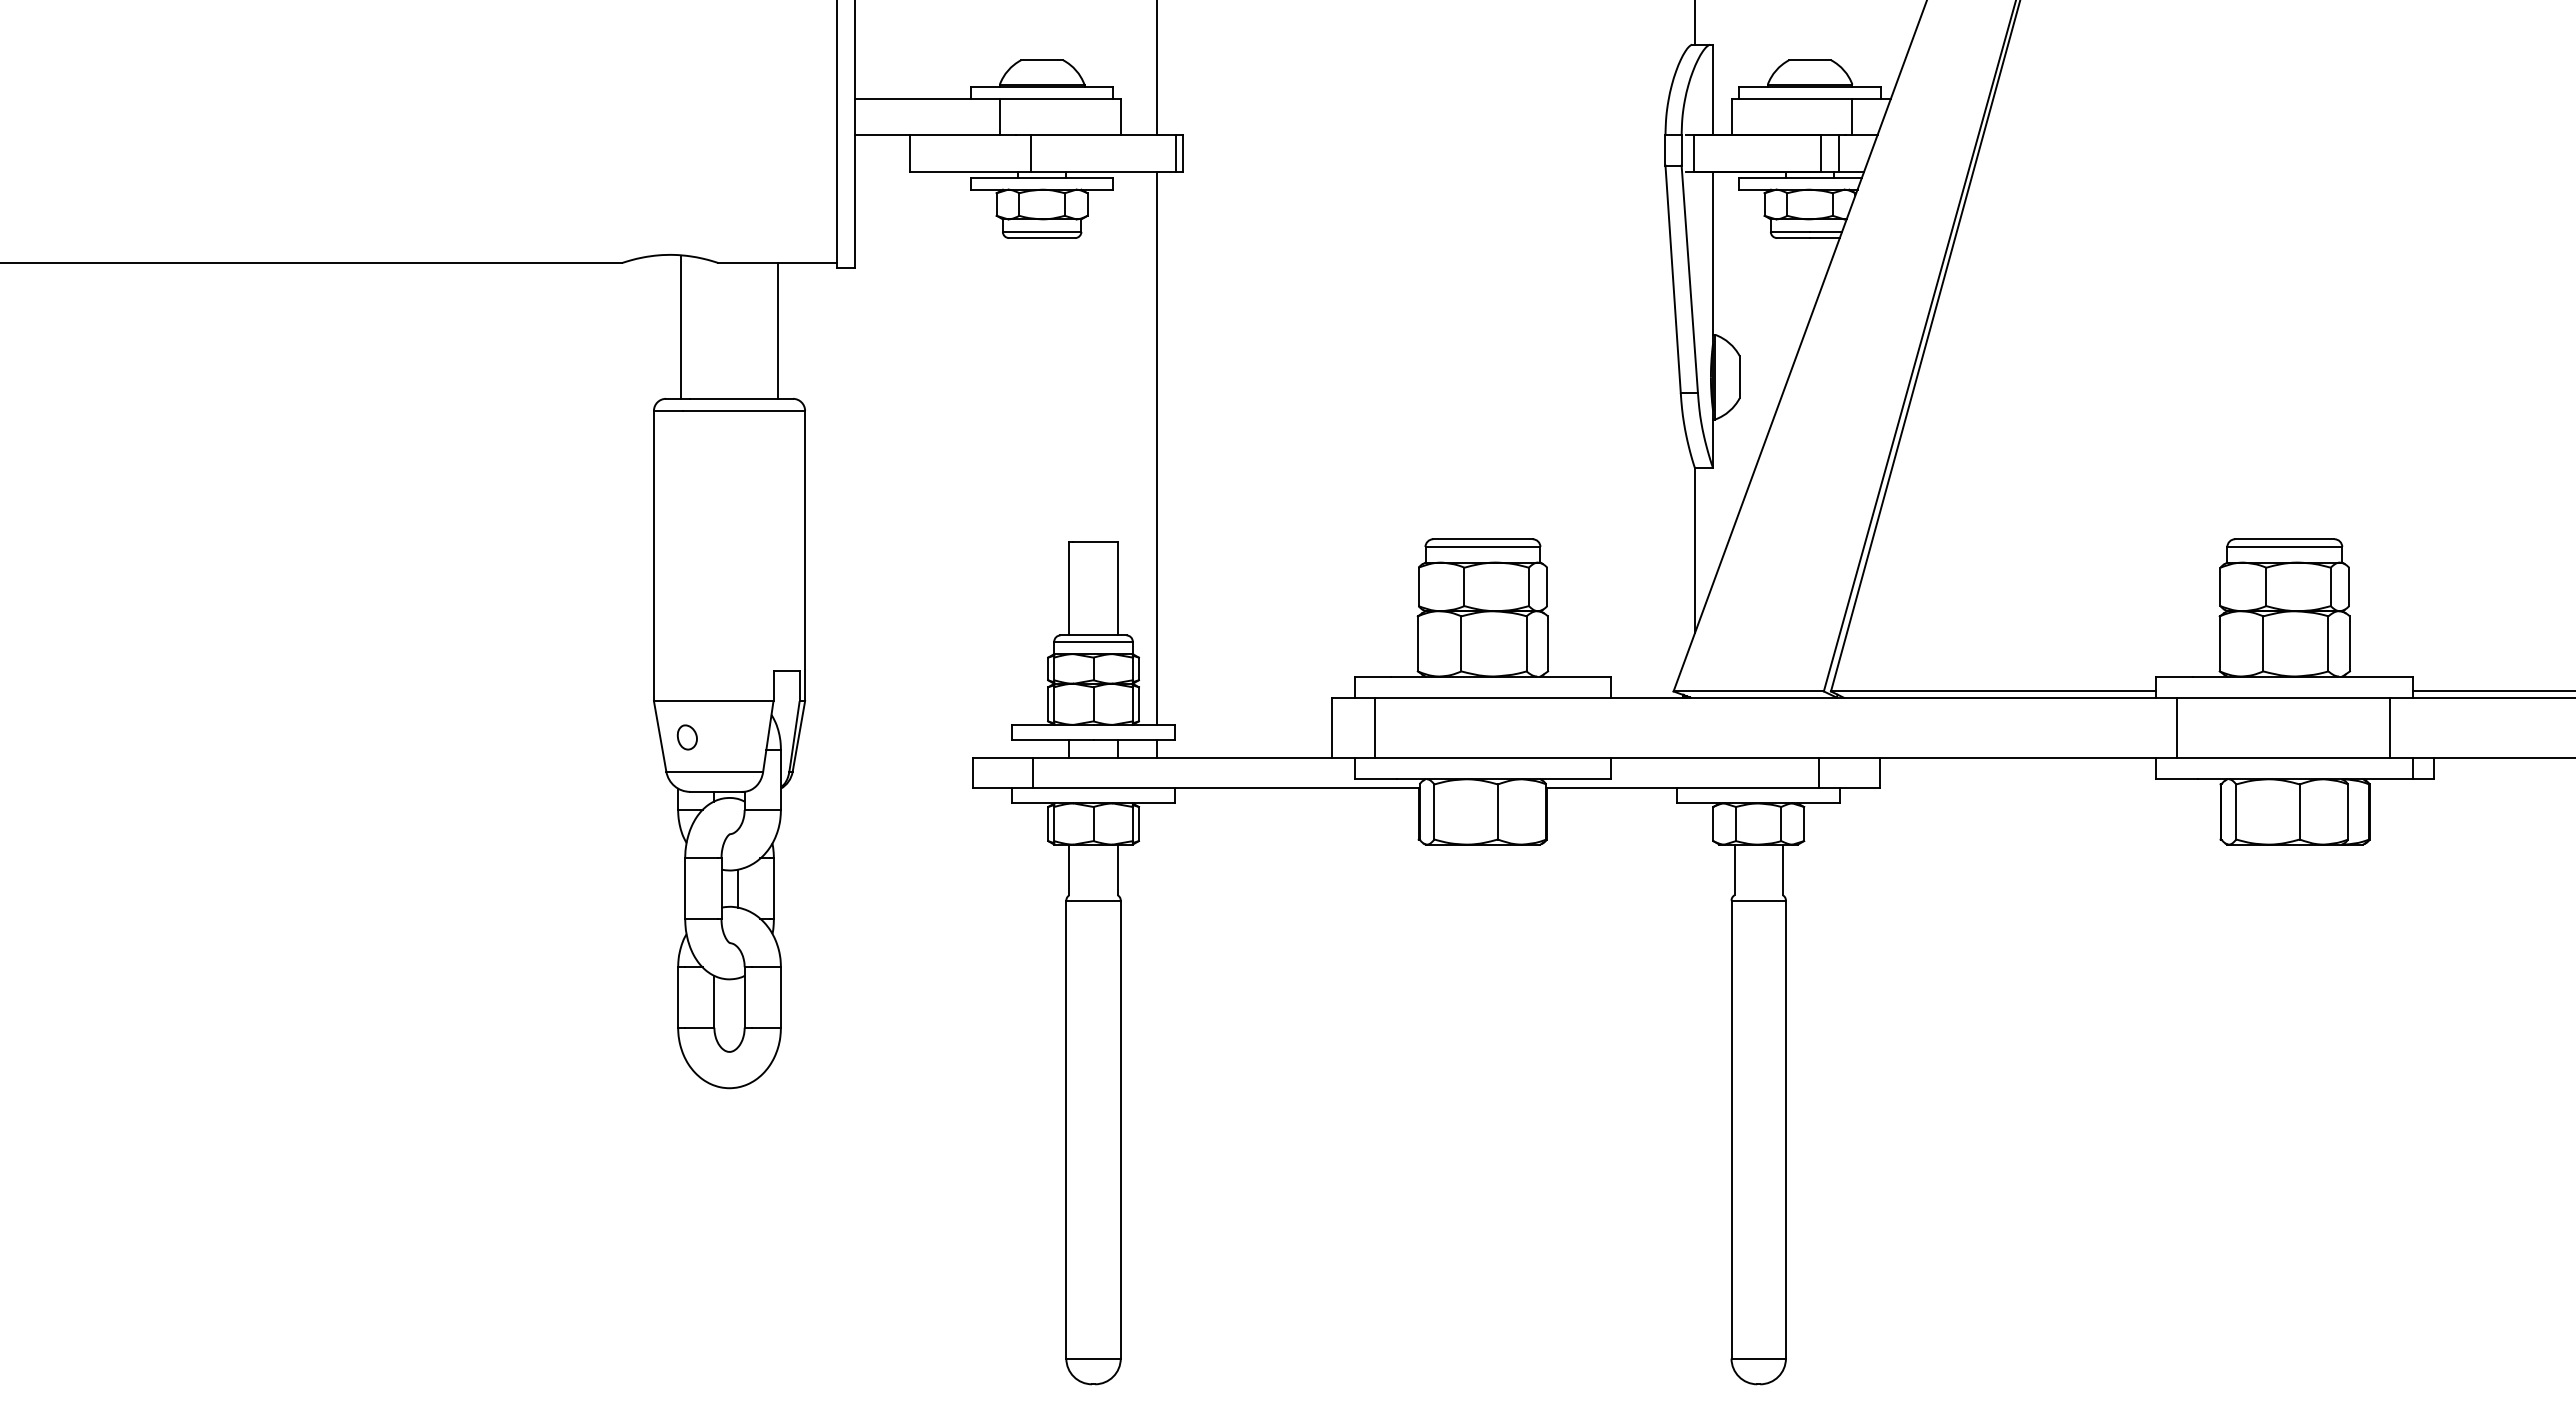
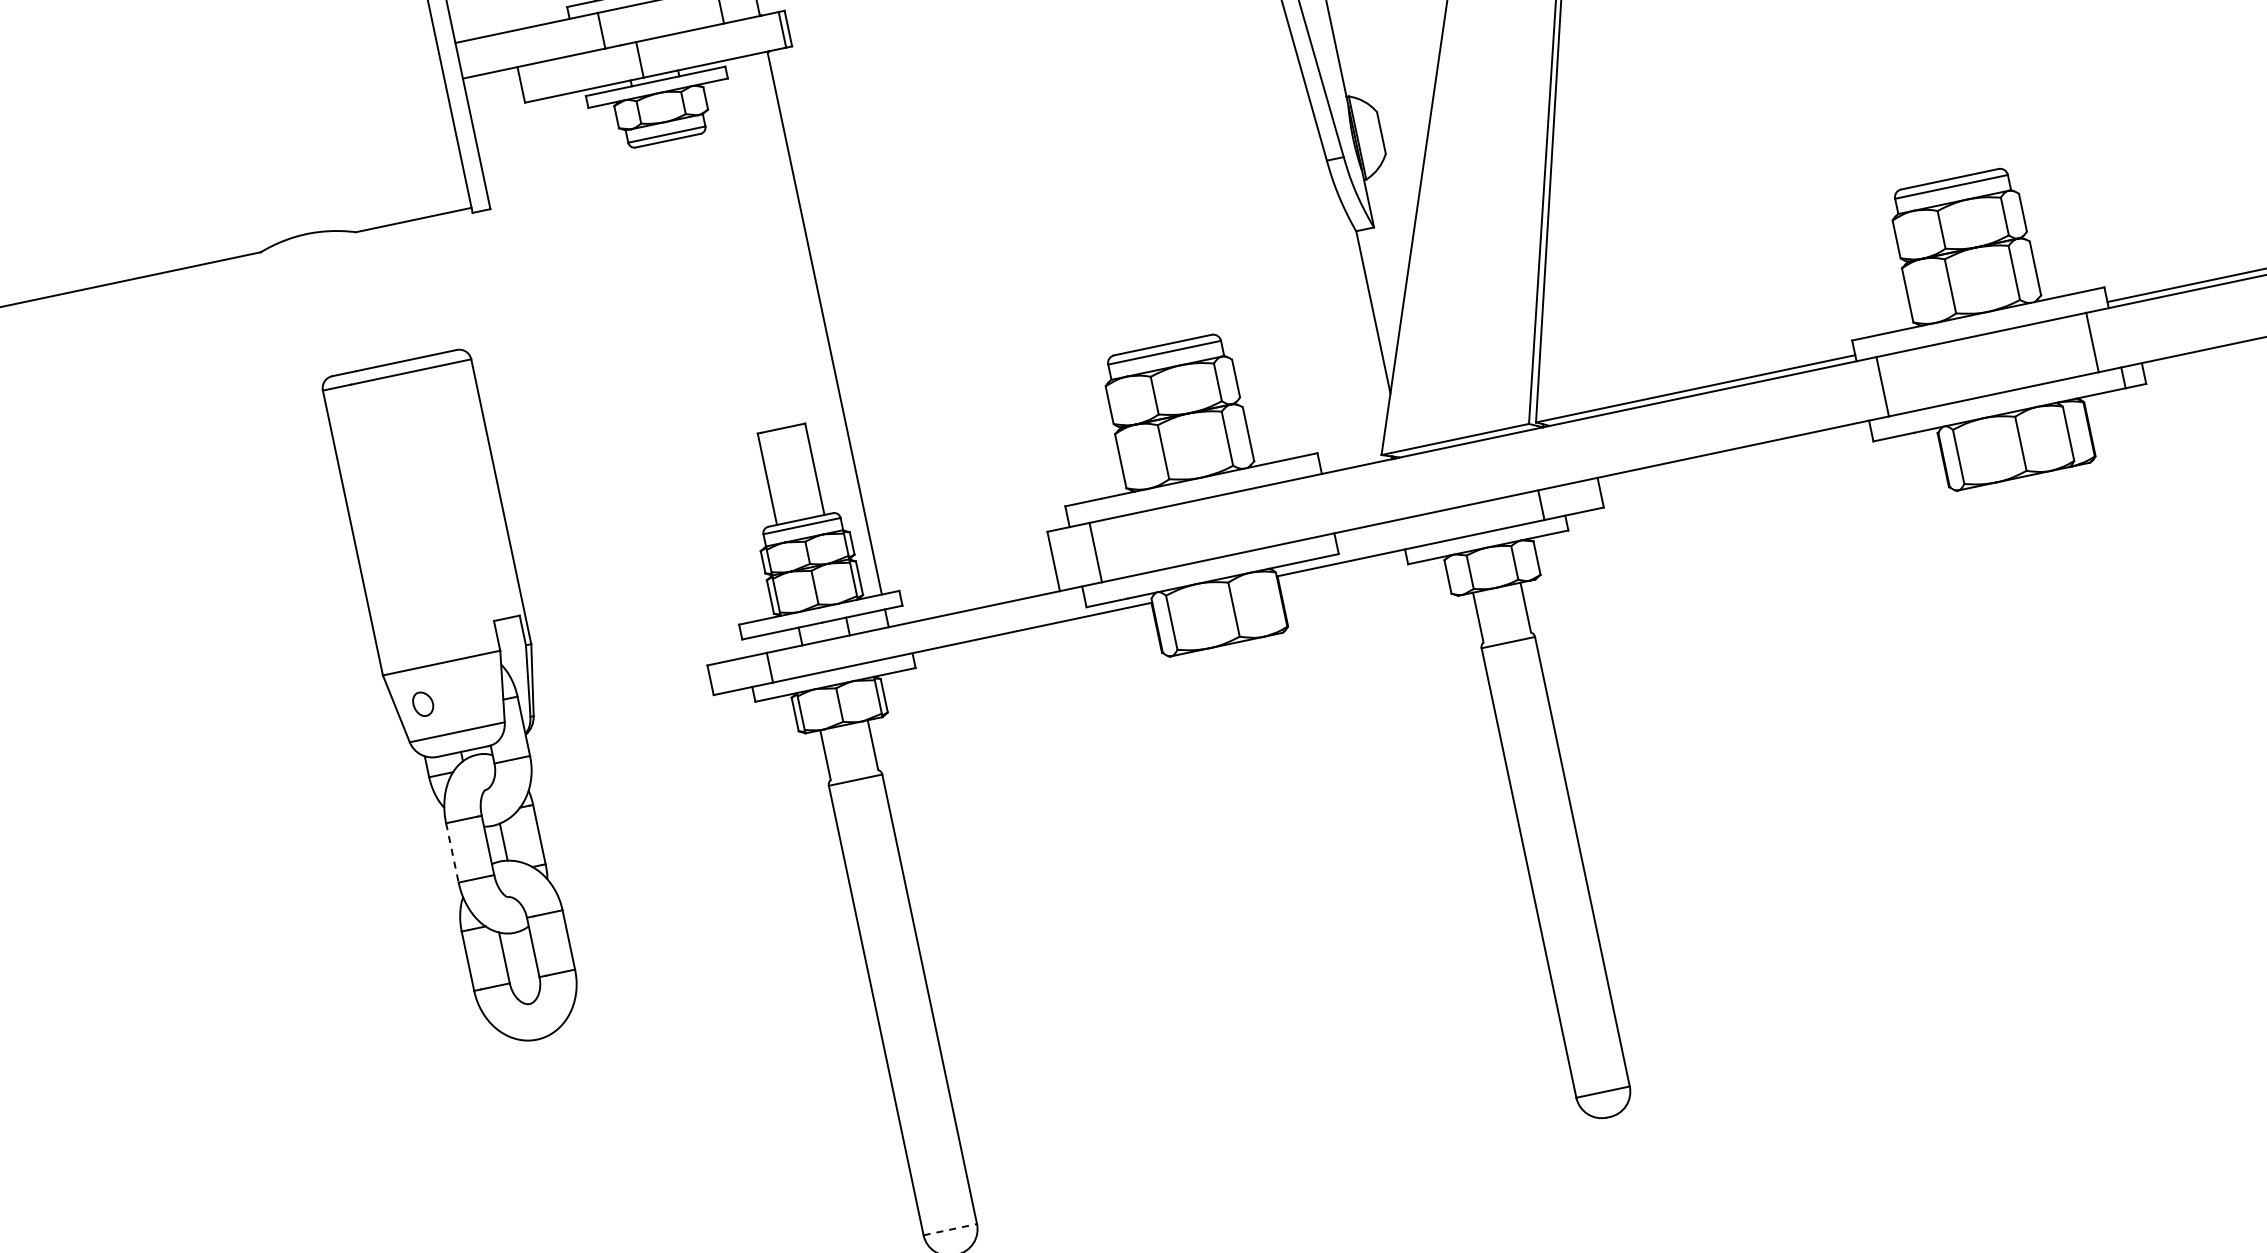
line: (681, 326) -> (332, 302), removed
line: (777, 330) -> (427, 286), removed
line: (685, 889) -> (452, 853), solid -> dashed
line: (1094, 1358) -> (951, 1229), solid -> dashed

